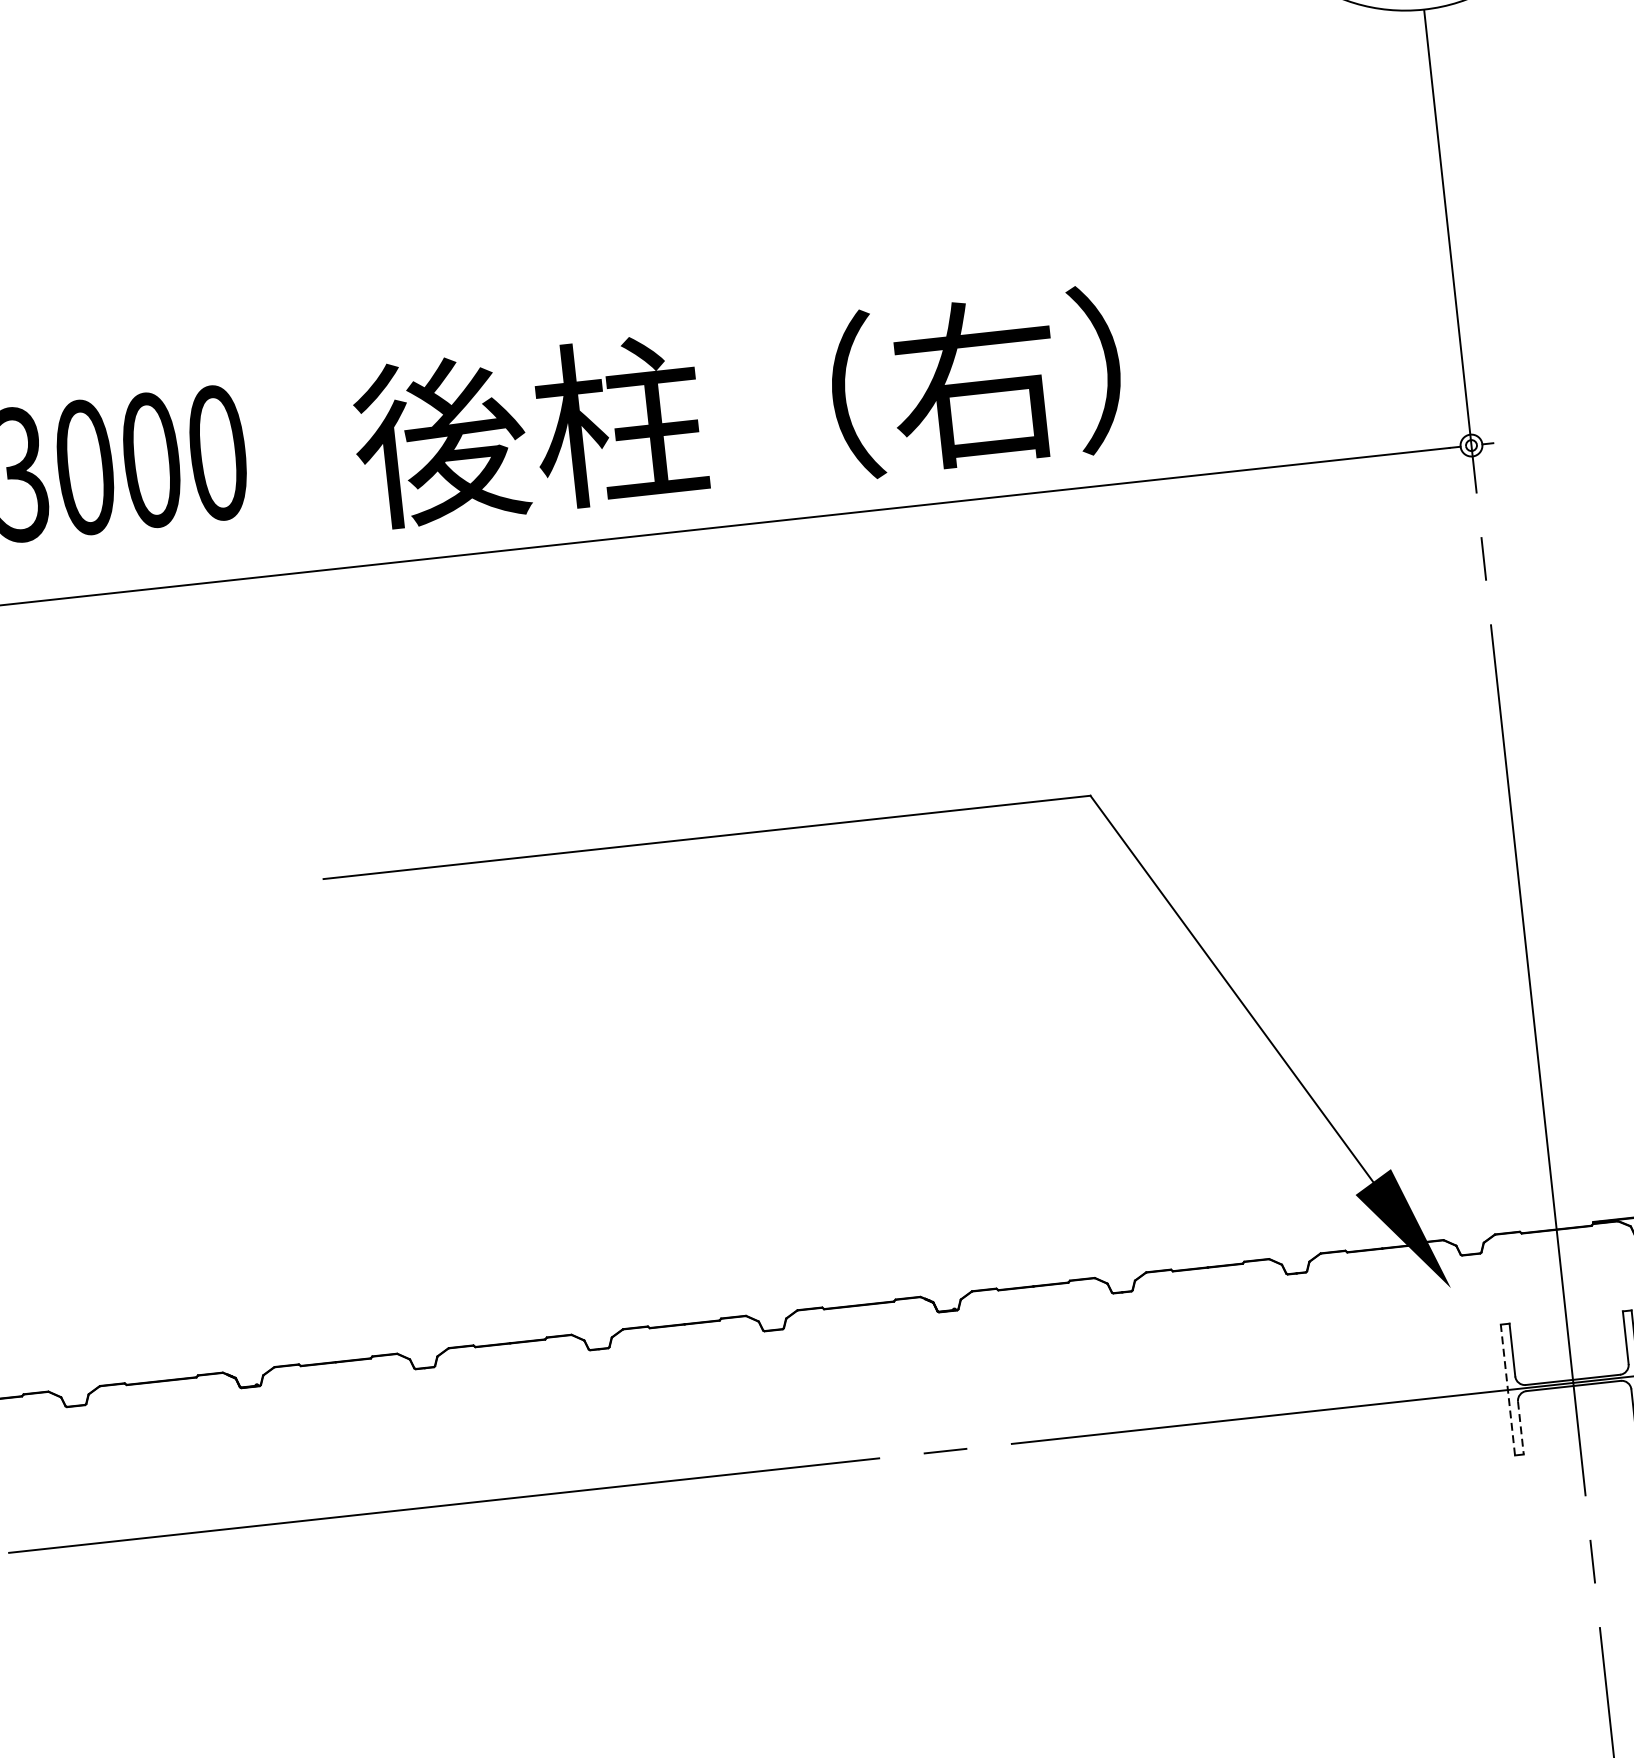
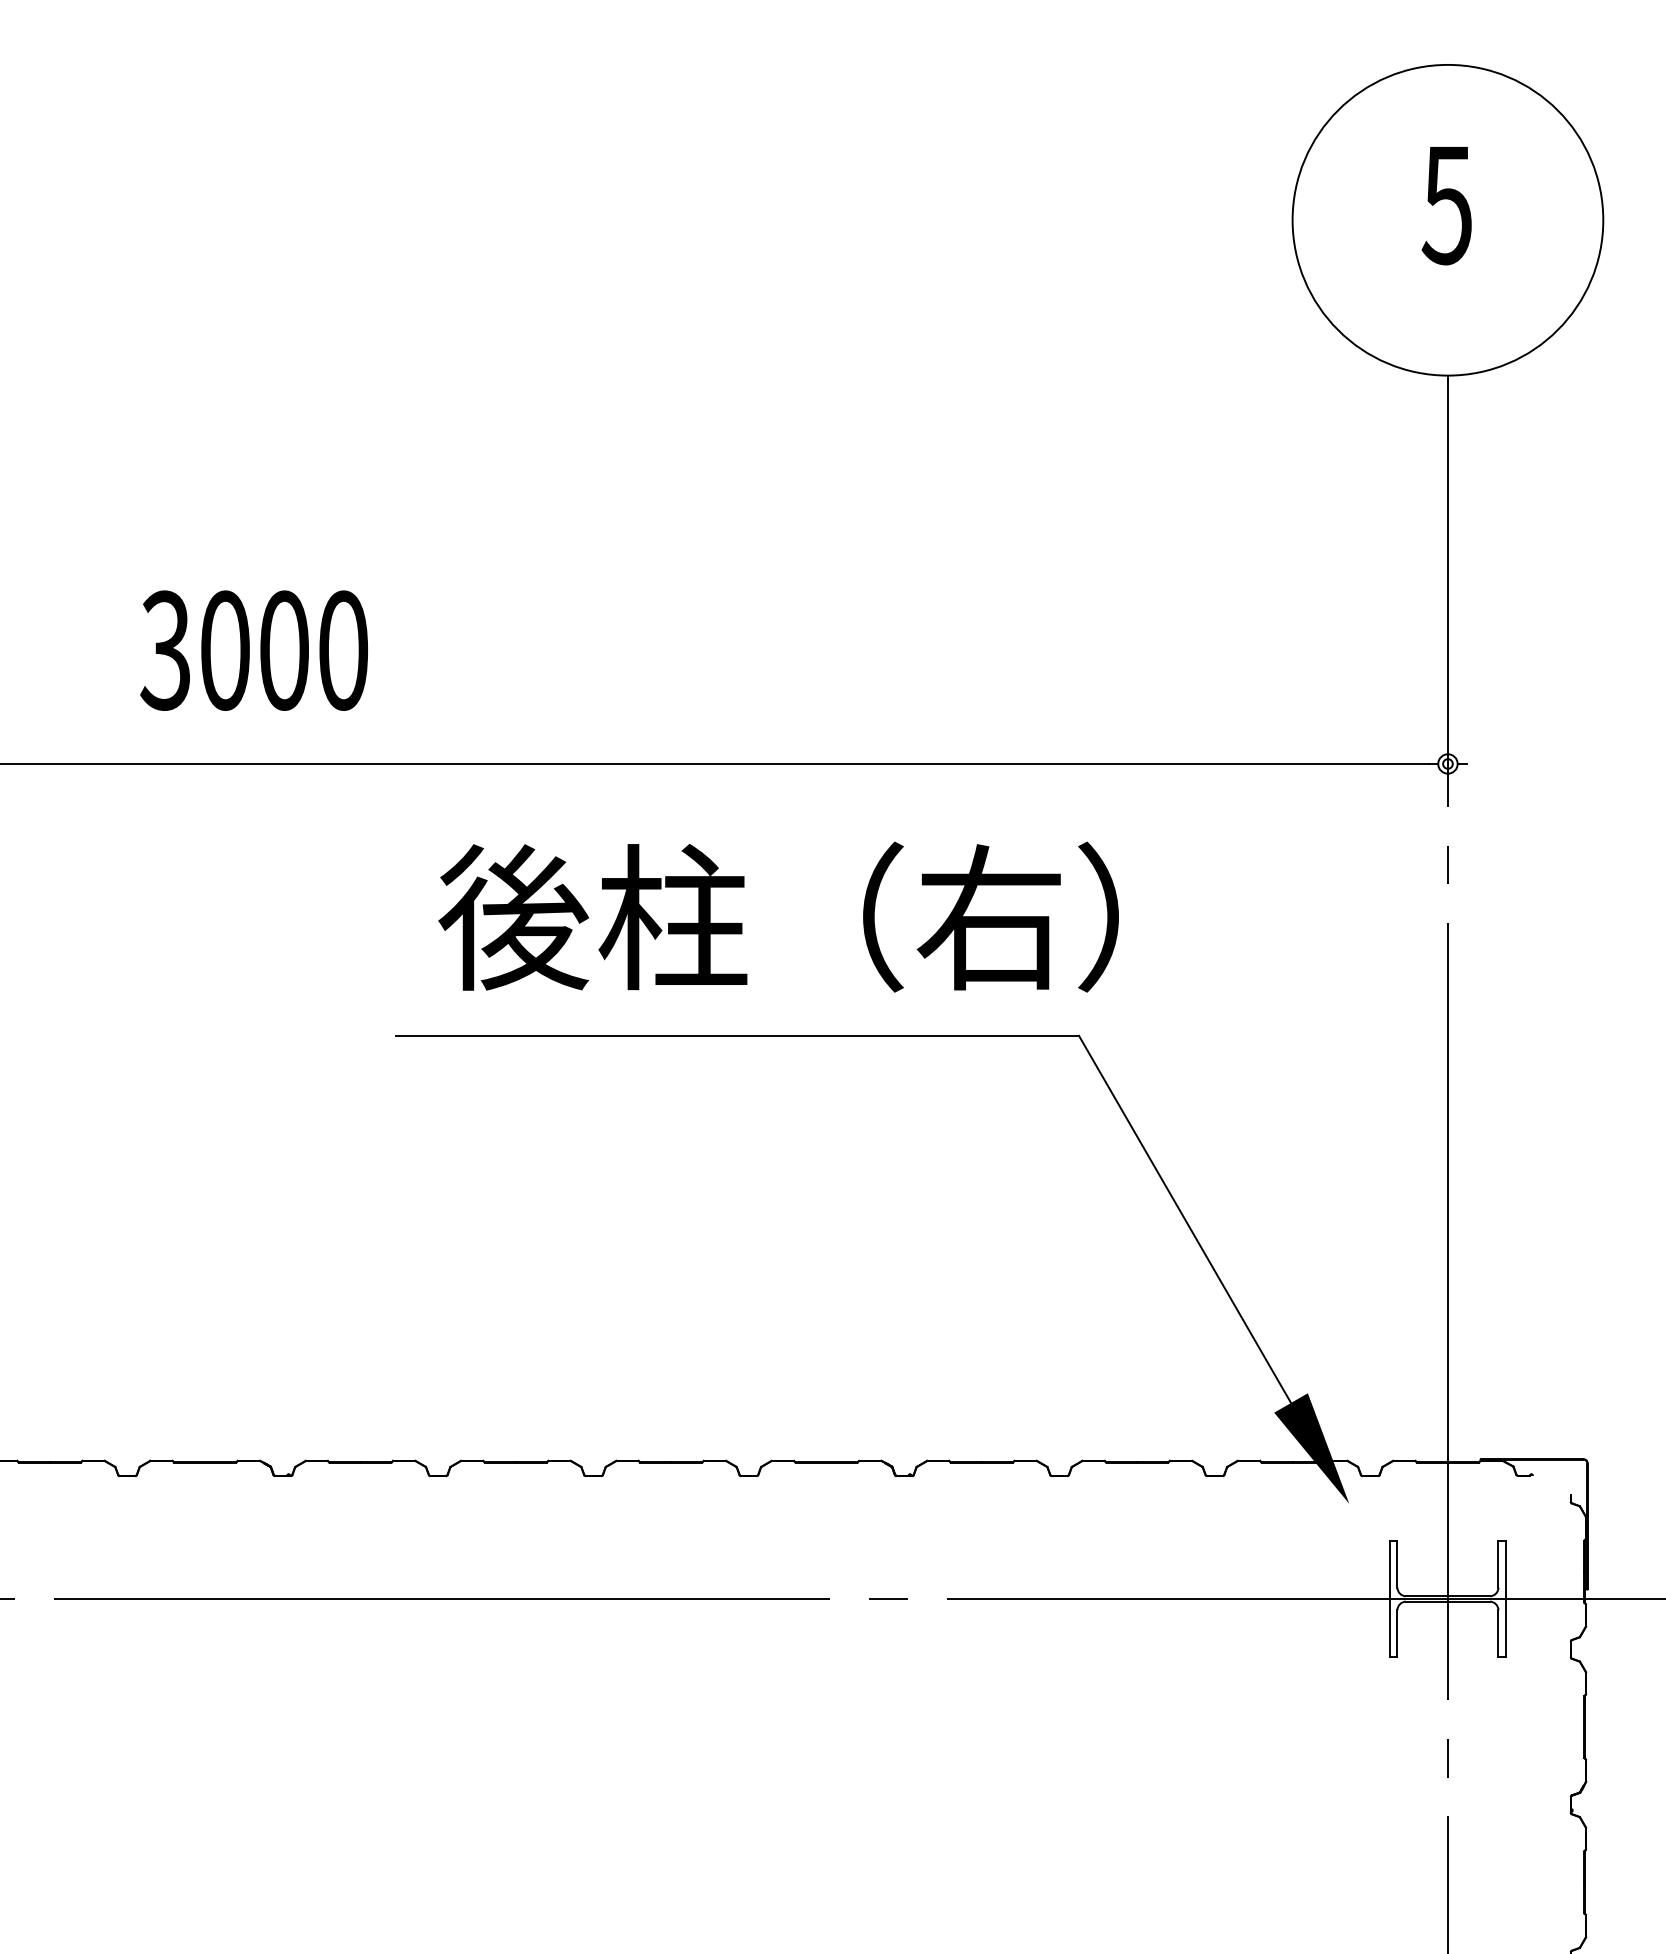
text: (737, 407) -> (778, 916), moved
line: (1507, 1389) -> (1389, 1598), dashed -> solid
line: (1521, 1428) -> (1397, 1634), dashed -> solid

